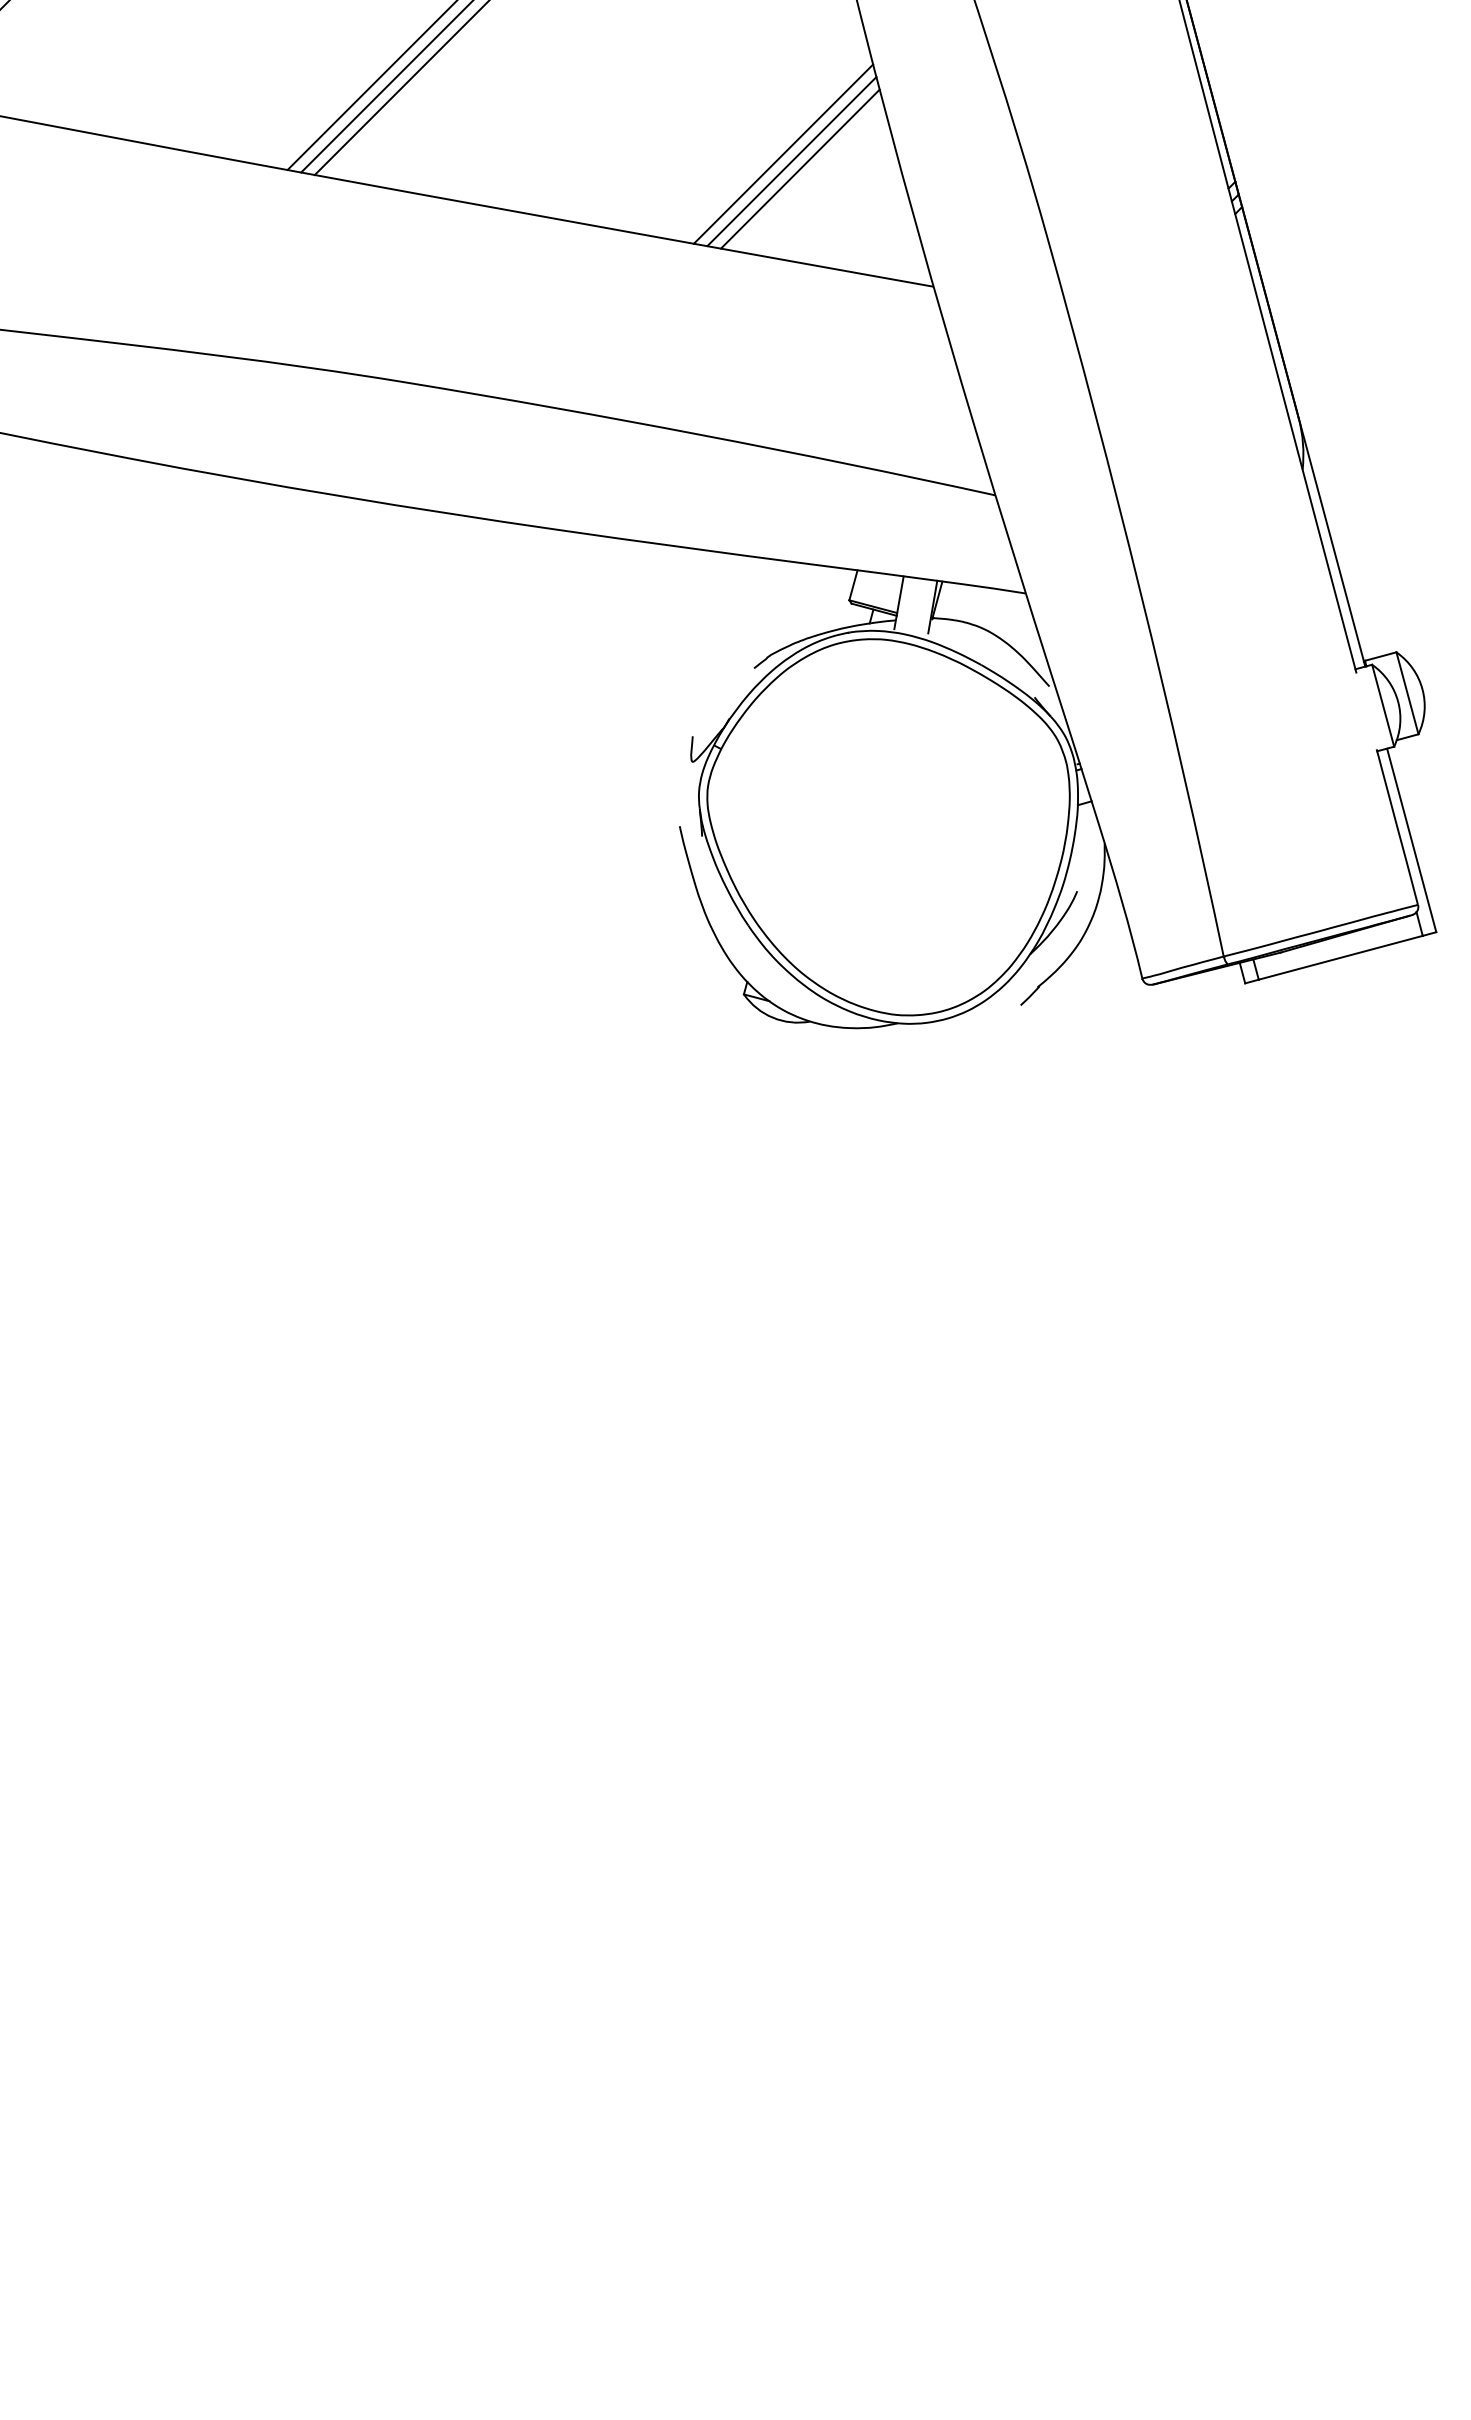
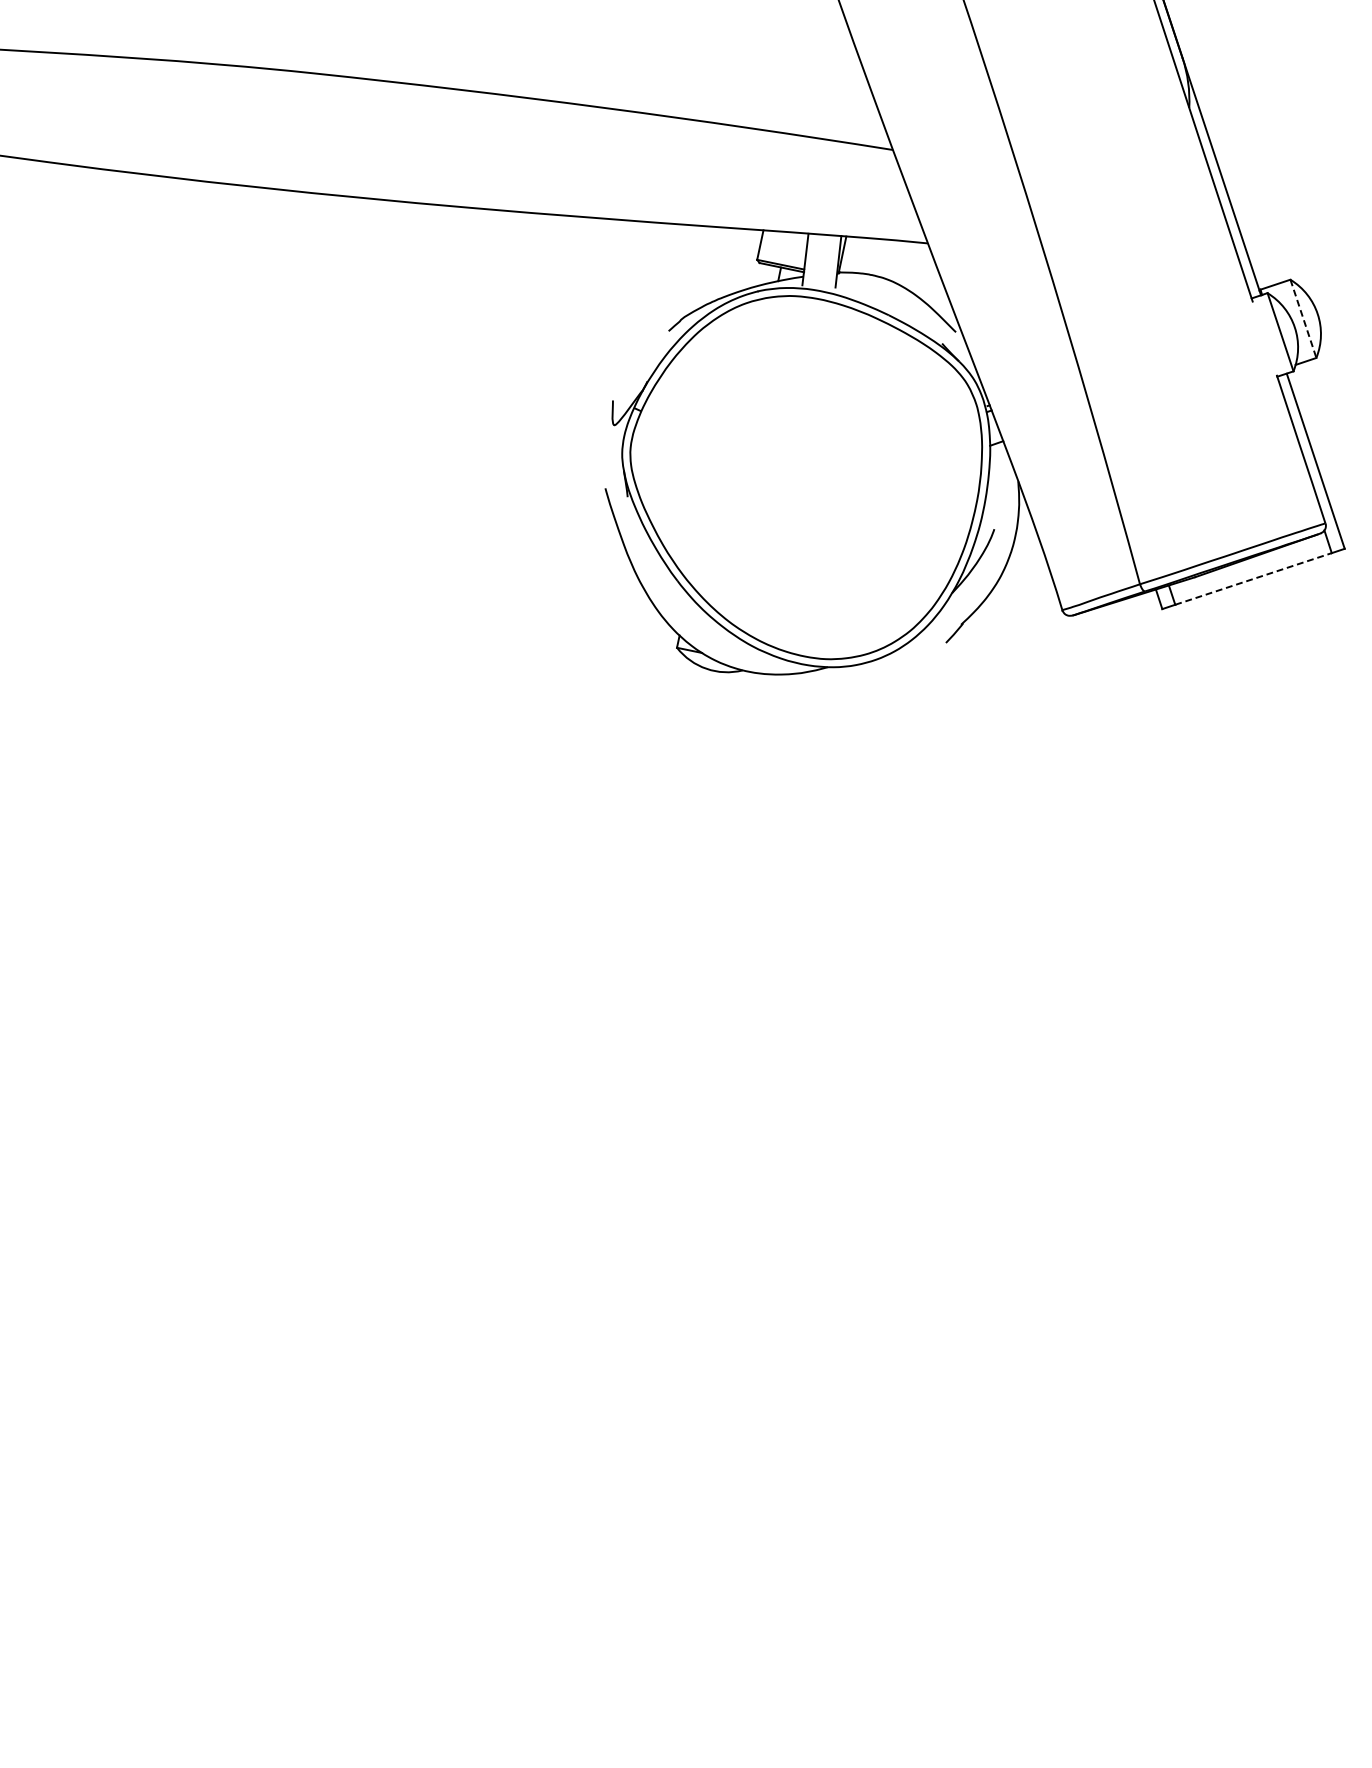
line: (1407, 693) -> (1303, 319), solid -> dashed
line: (1340, 957) -> (1253, 578), solid -> dashed

